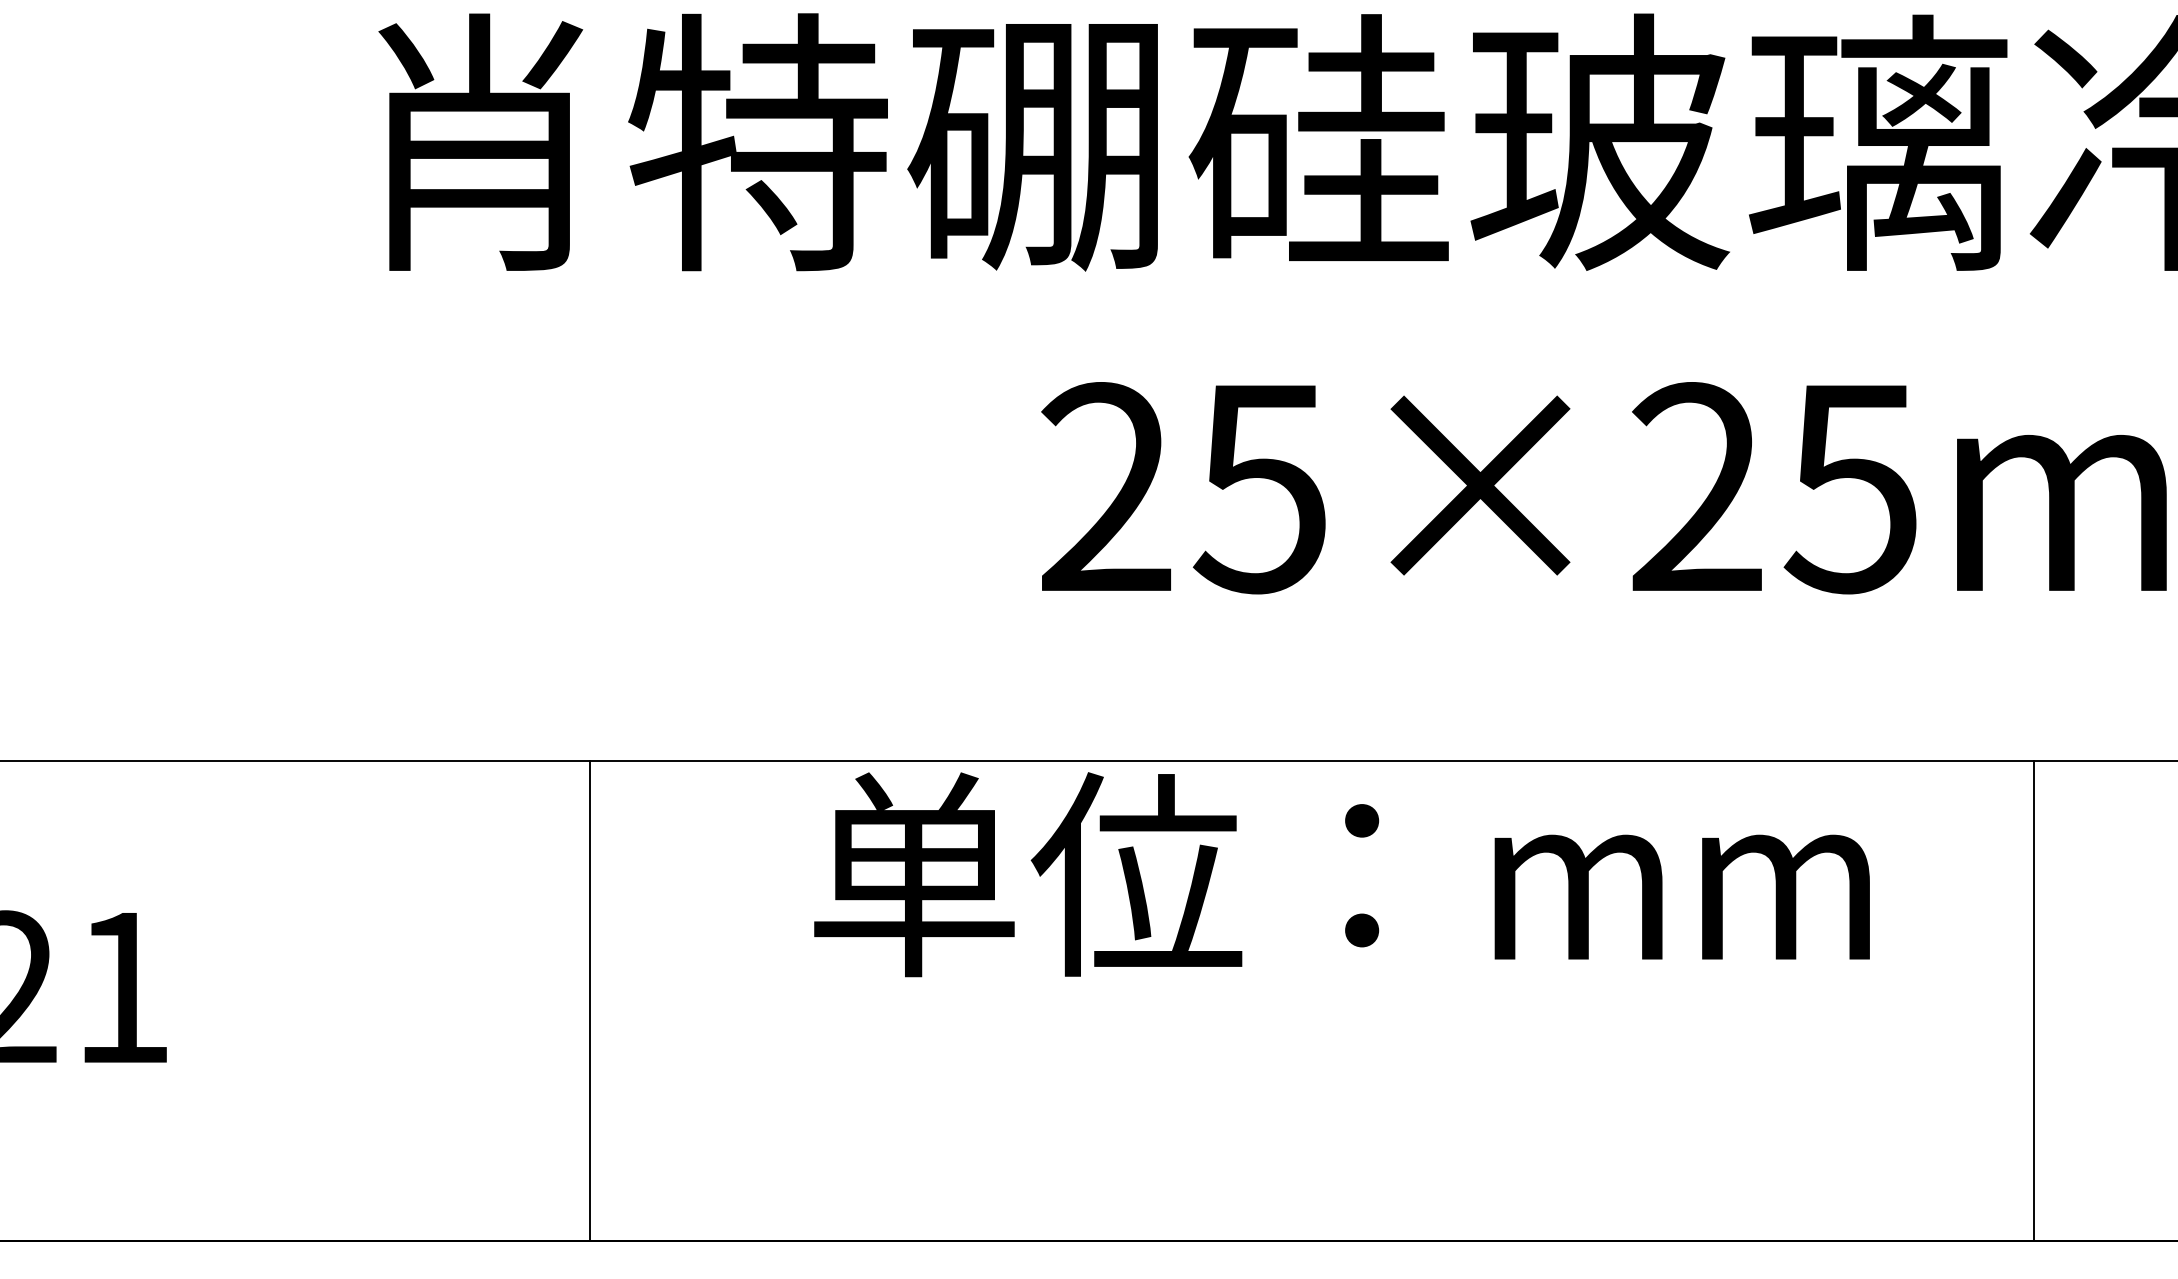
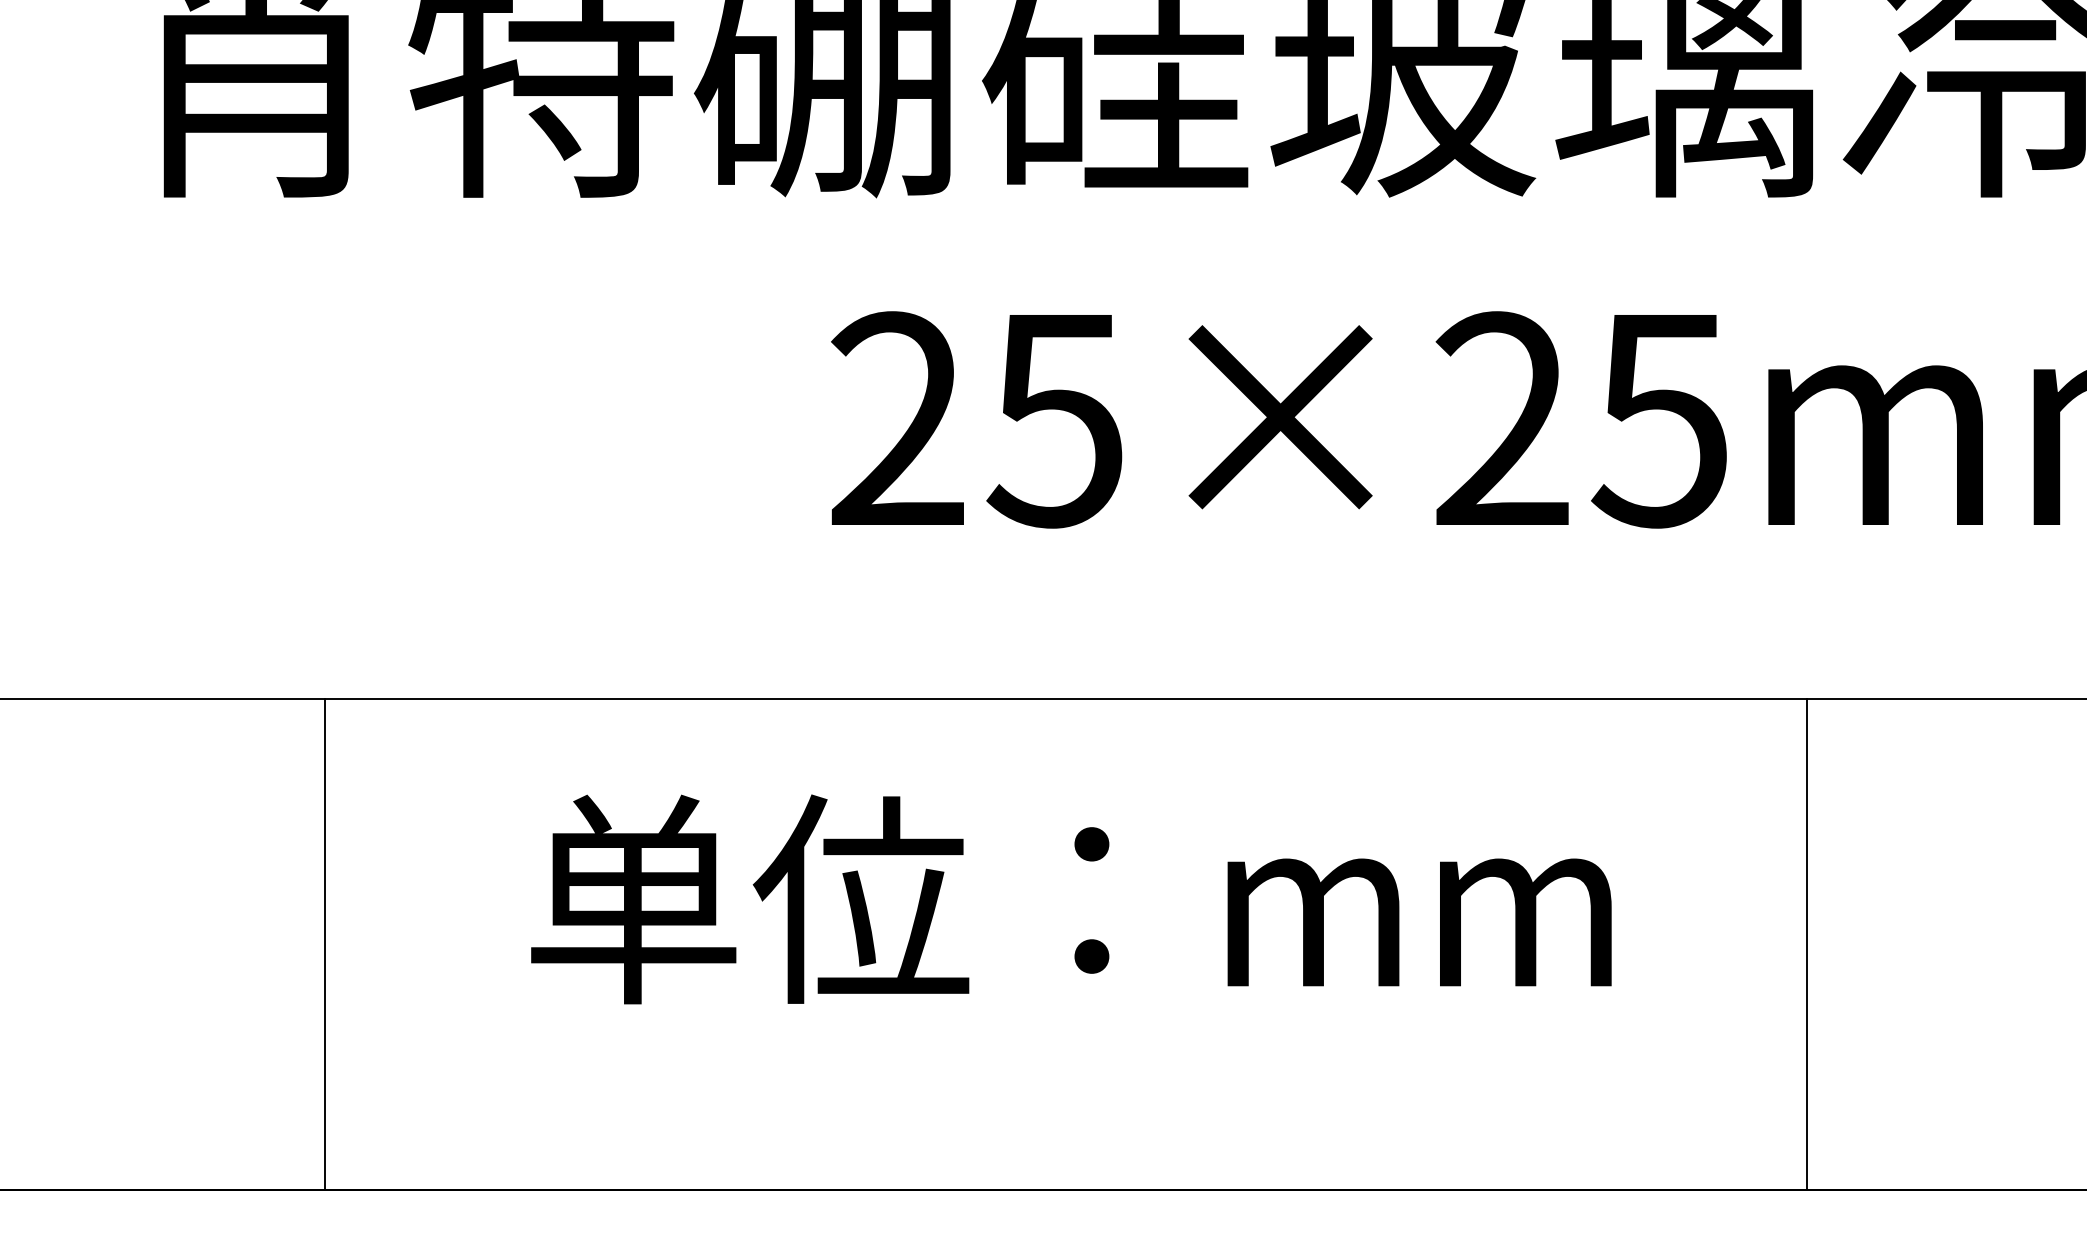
text: (1341, 874) -> (1070, 899), moved
line: (590, 1000) -> (325, 944), moved
line: (2033, 1000) -> (1806, 944), moved

